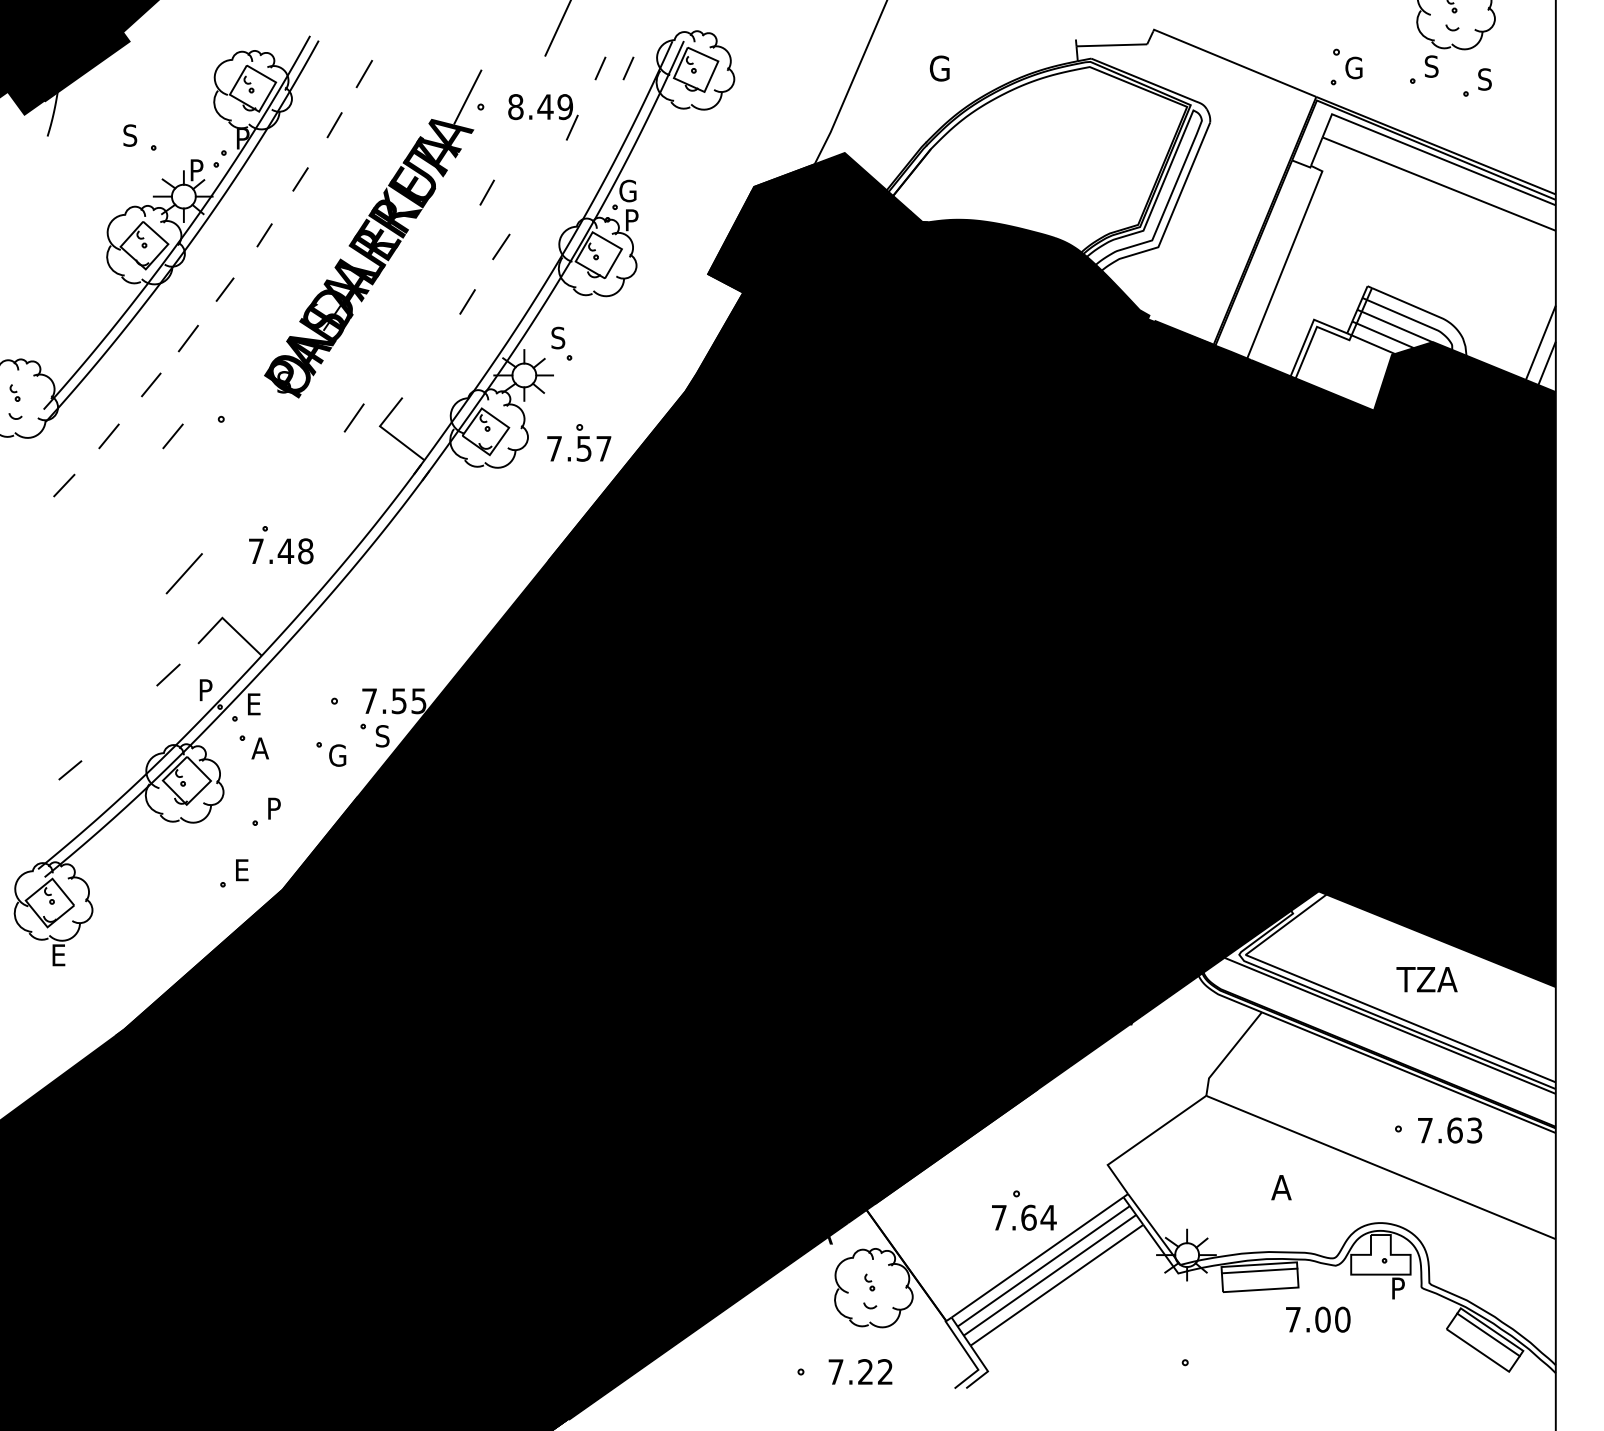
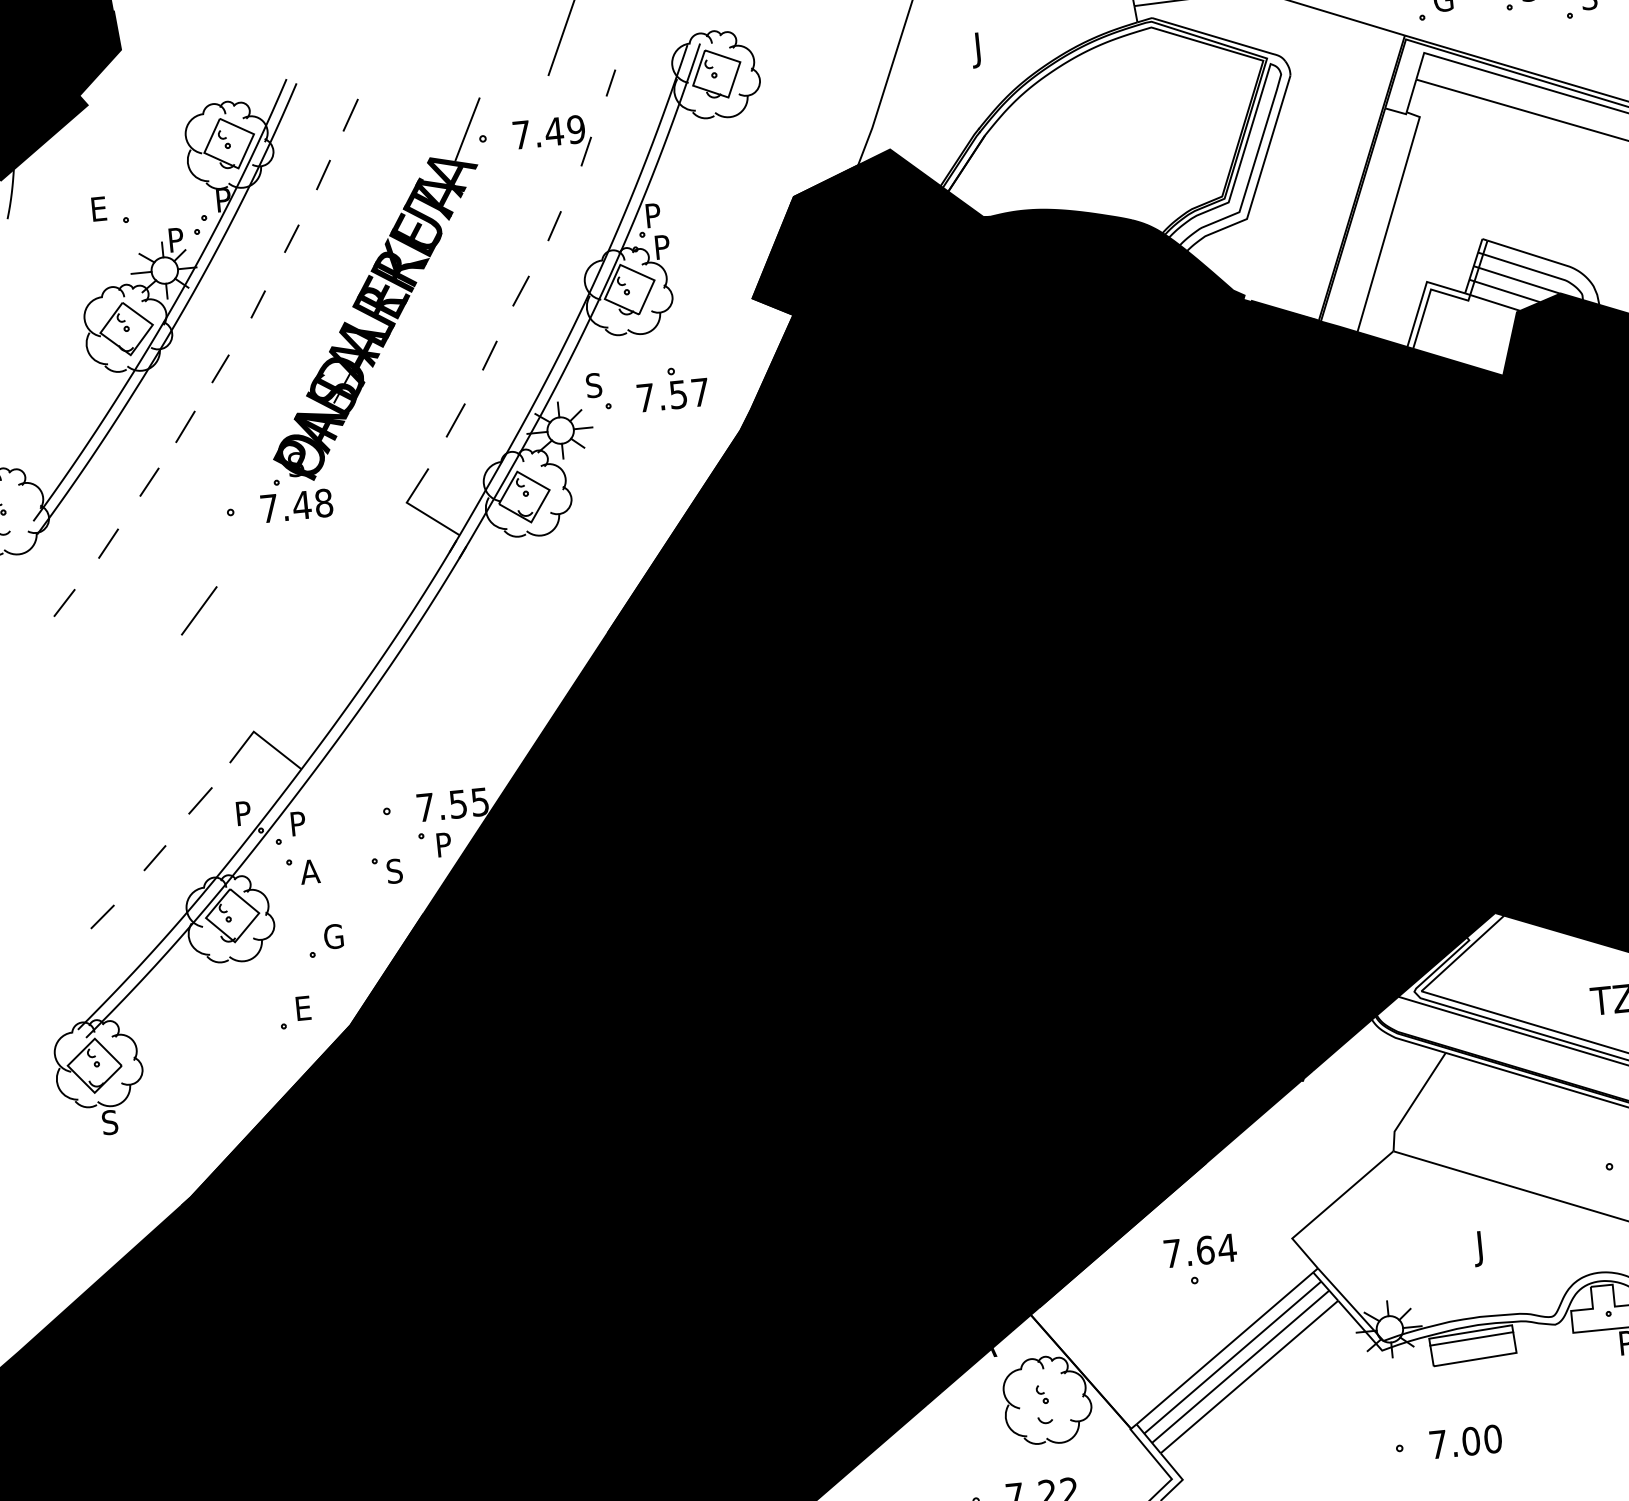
line: (628, 68) -> (641, 79), removed
text: (937, 71) -> (983, 49), G -> J
text: (515, 107) -> (521, 135), 8.49 -> 7.49
text: (130, 135) -> (99, 208), S -> E
text: (627, 190) -> (654, 214), G -> P
line: (486, 192) -> (553, 226), moved
line: (353, 417) -> (454, 420), moved
line: (172, 436) -> (178, 536), removed
part: (579, 442) -> (672, 388), moved
part: (281, 545) -> (296, 499), moved
line: (183, 573) -> (198, 610), moved
text: (255, 704) -> (299, 823), E -> P
line: (122, 722) -> (154, 858), added
text: (382, 736) -> (443, 845), S -> P
text: (337, 755) -> (396, 871), G -> S
text: (275, 808) -> (333, 936), P -> G
text: (58, 955) -> (109, 1122), E -> S
text: (1280, 1191) -> (1486, 1248), A -> J
text: (1024, 1217) -> (1200, 1250), moved
text: (1318, 1319) -> (1466, 1441), moved

